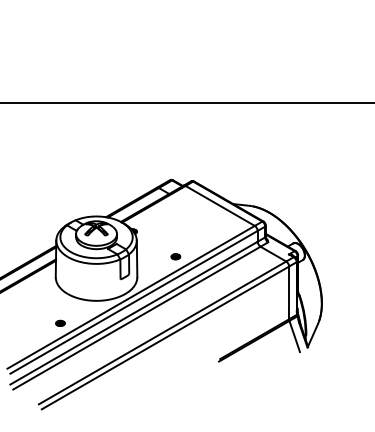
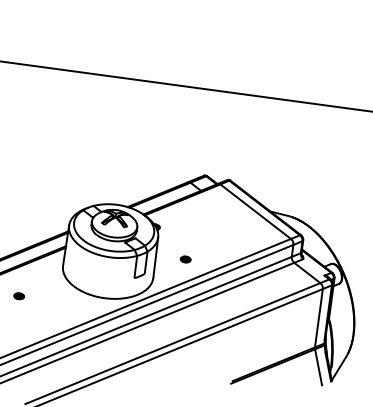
part: (175, 256) -> (185, 259), moved
part: (60, 322) -> (19, 295), moved

